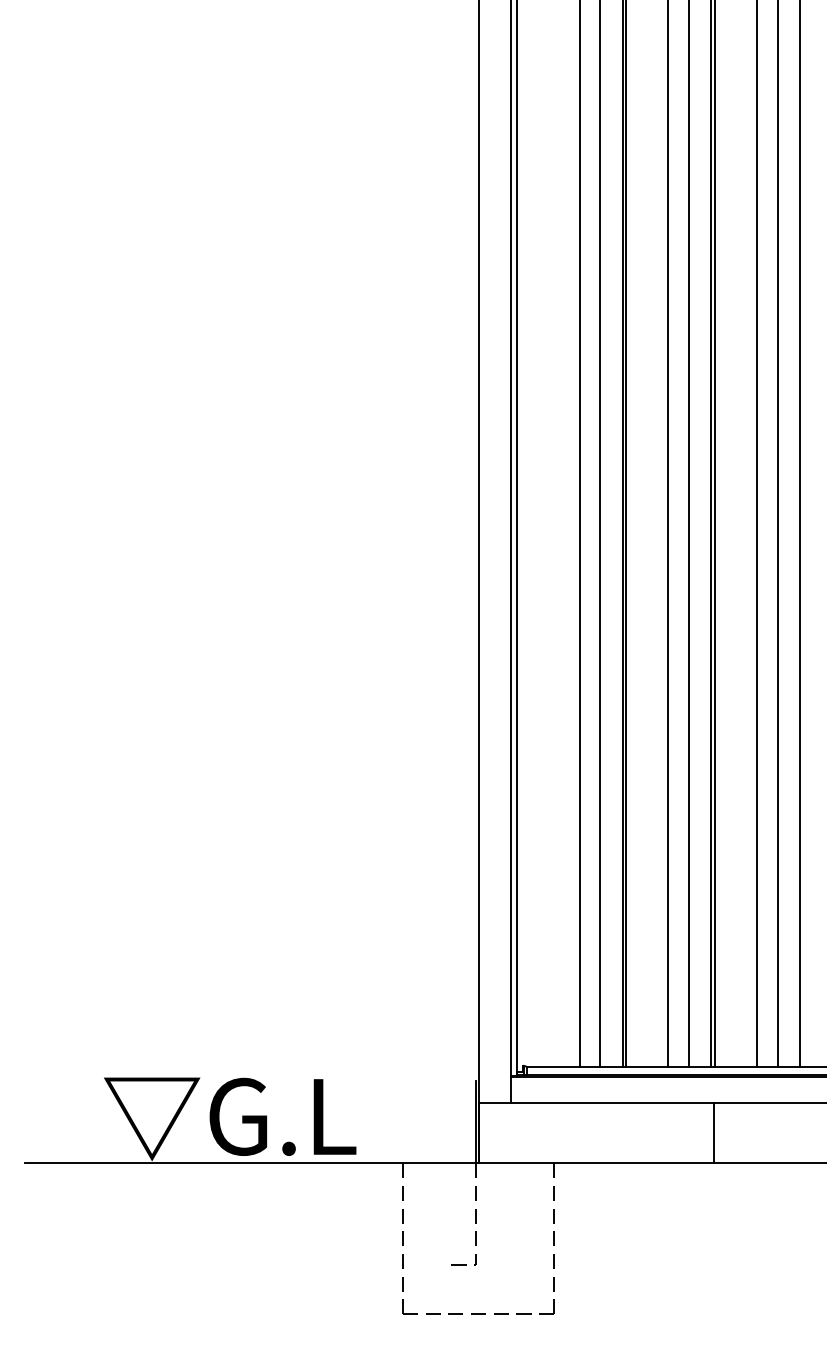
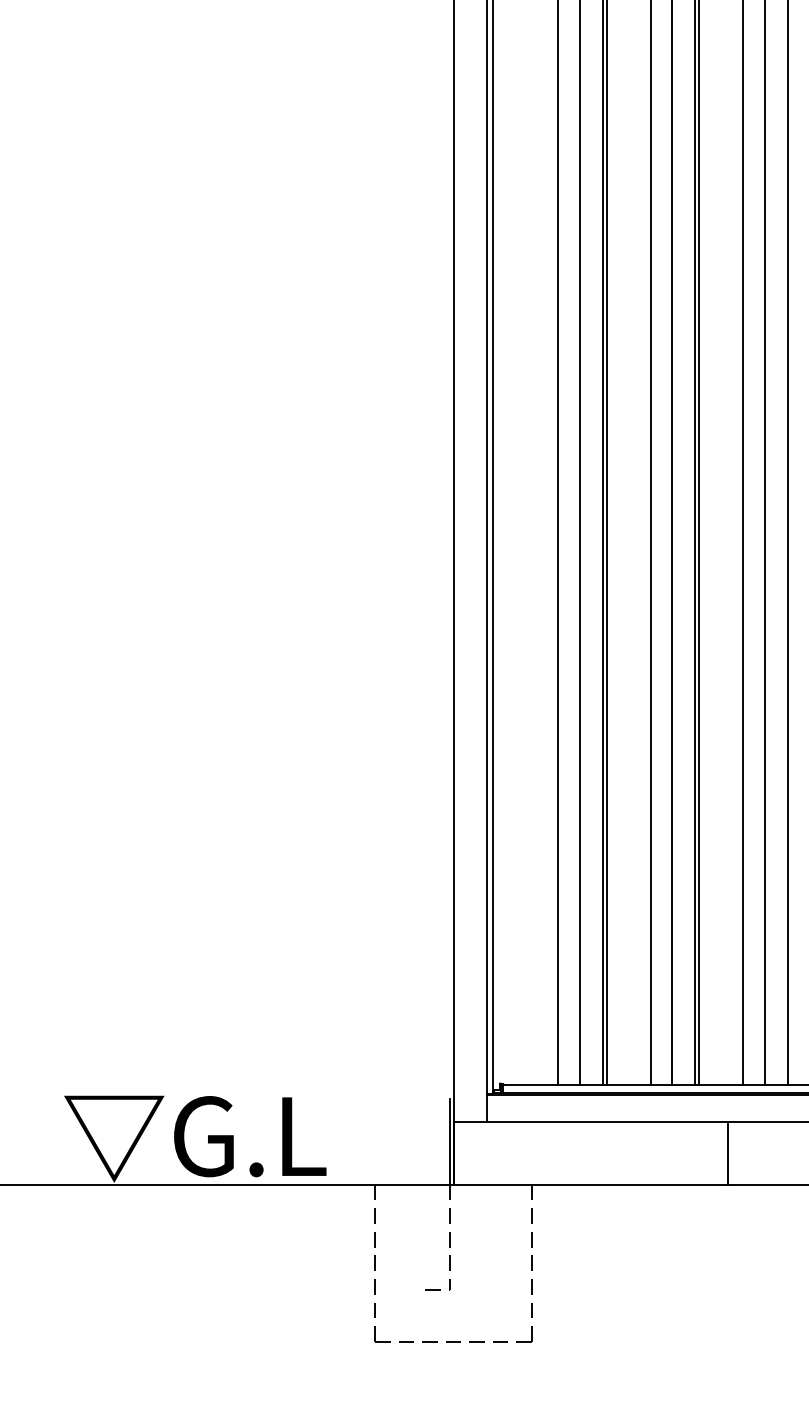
line: (714, 1132) -> (727, 1152), moved

